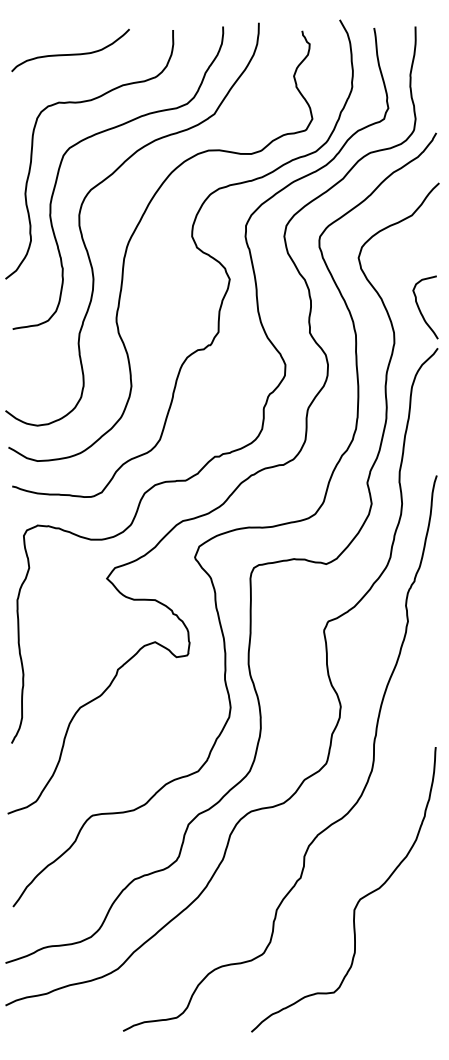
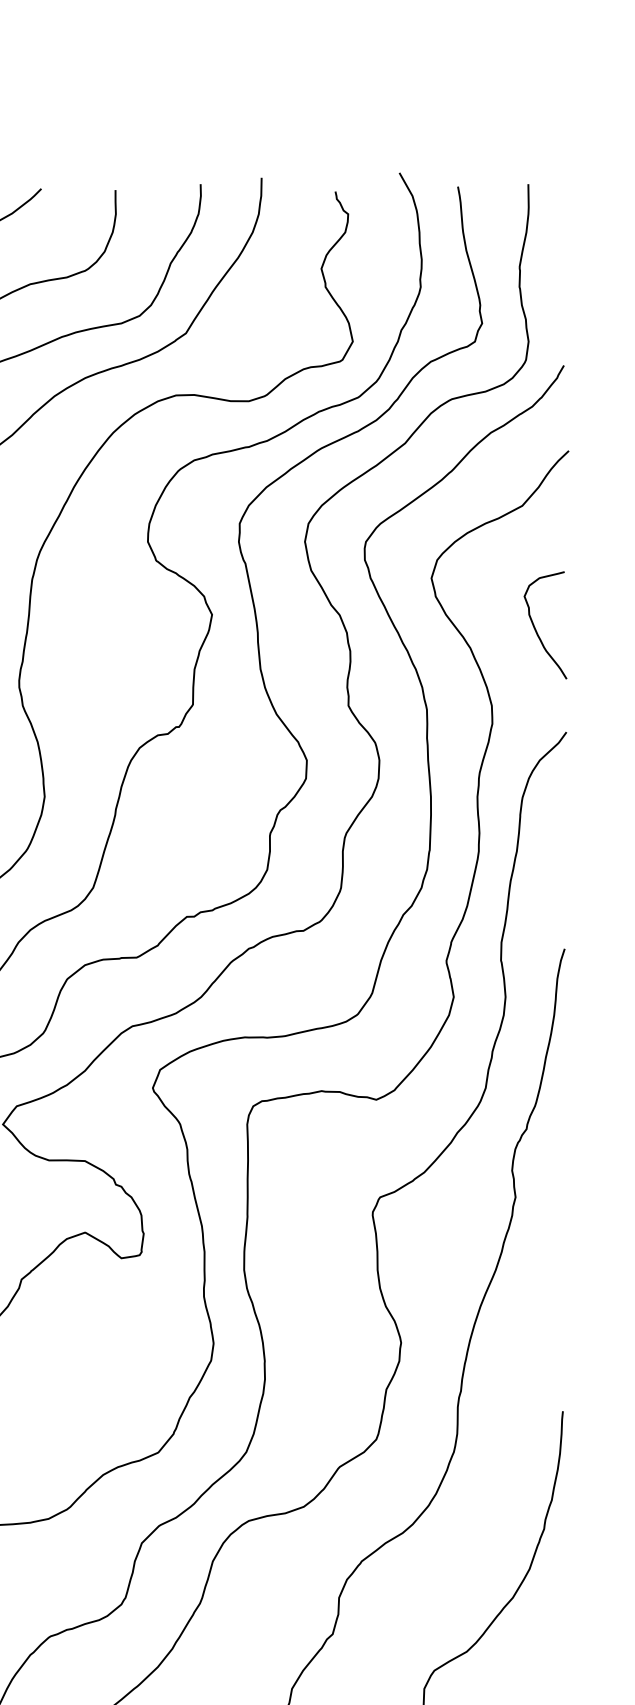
curve: (420, 309) -> (536, 628), moved

